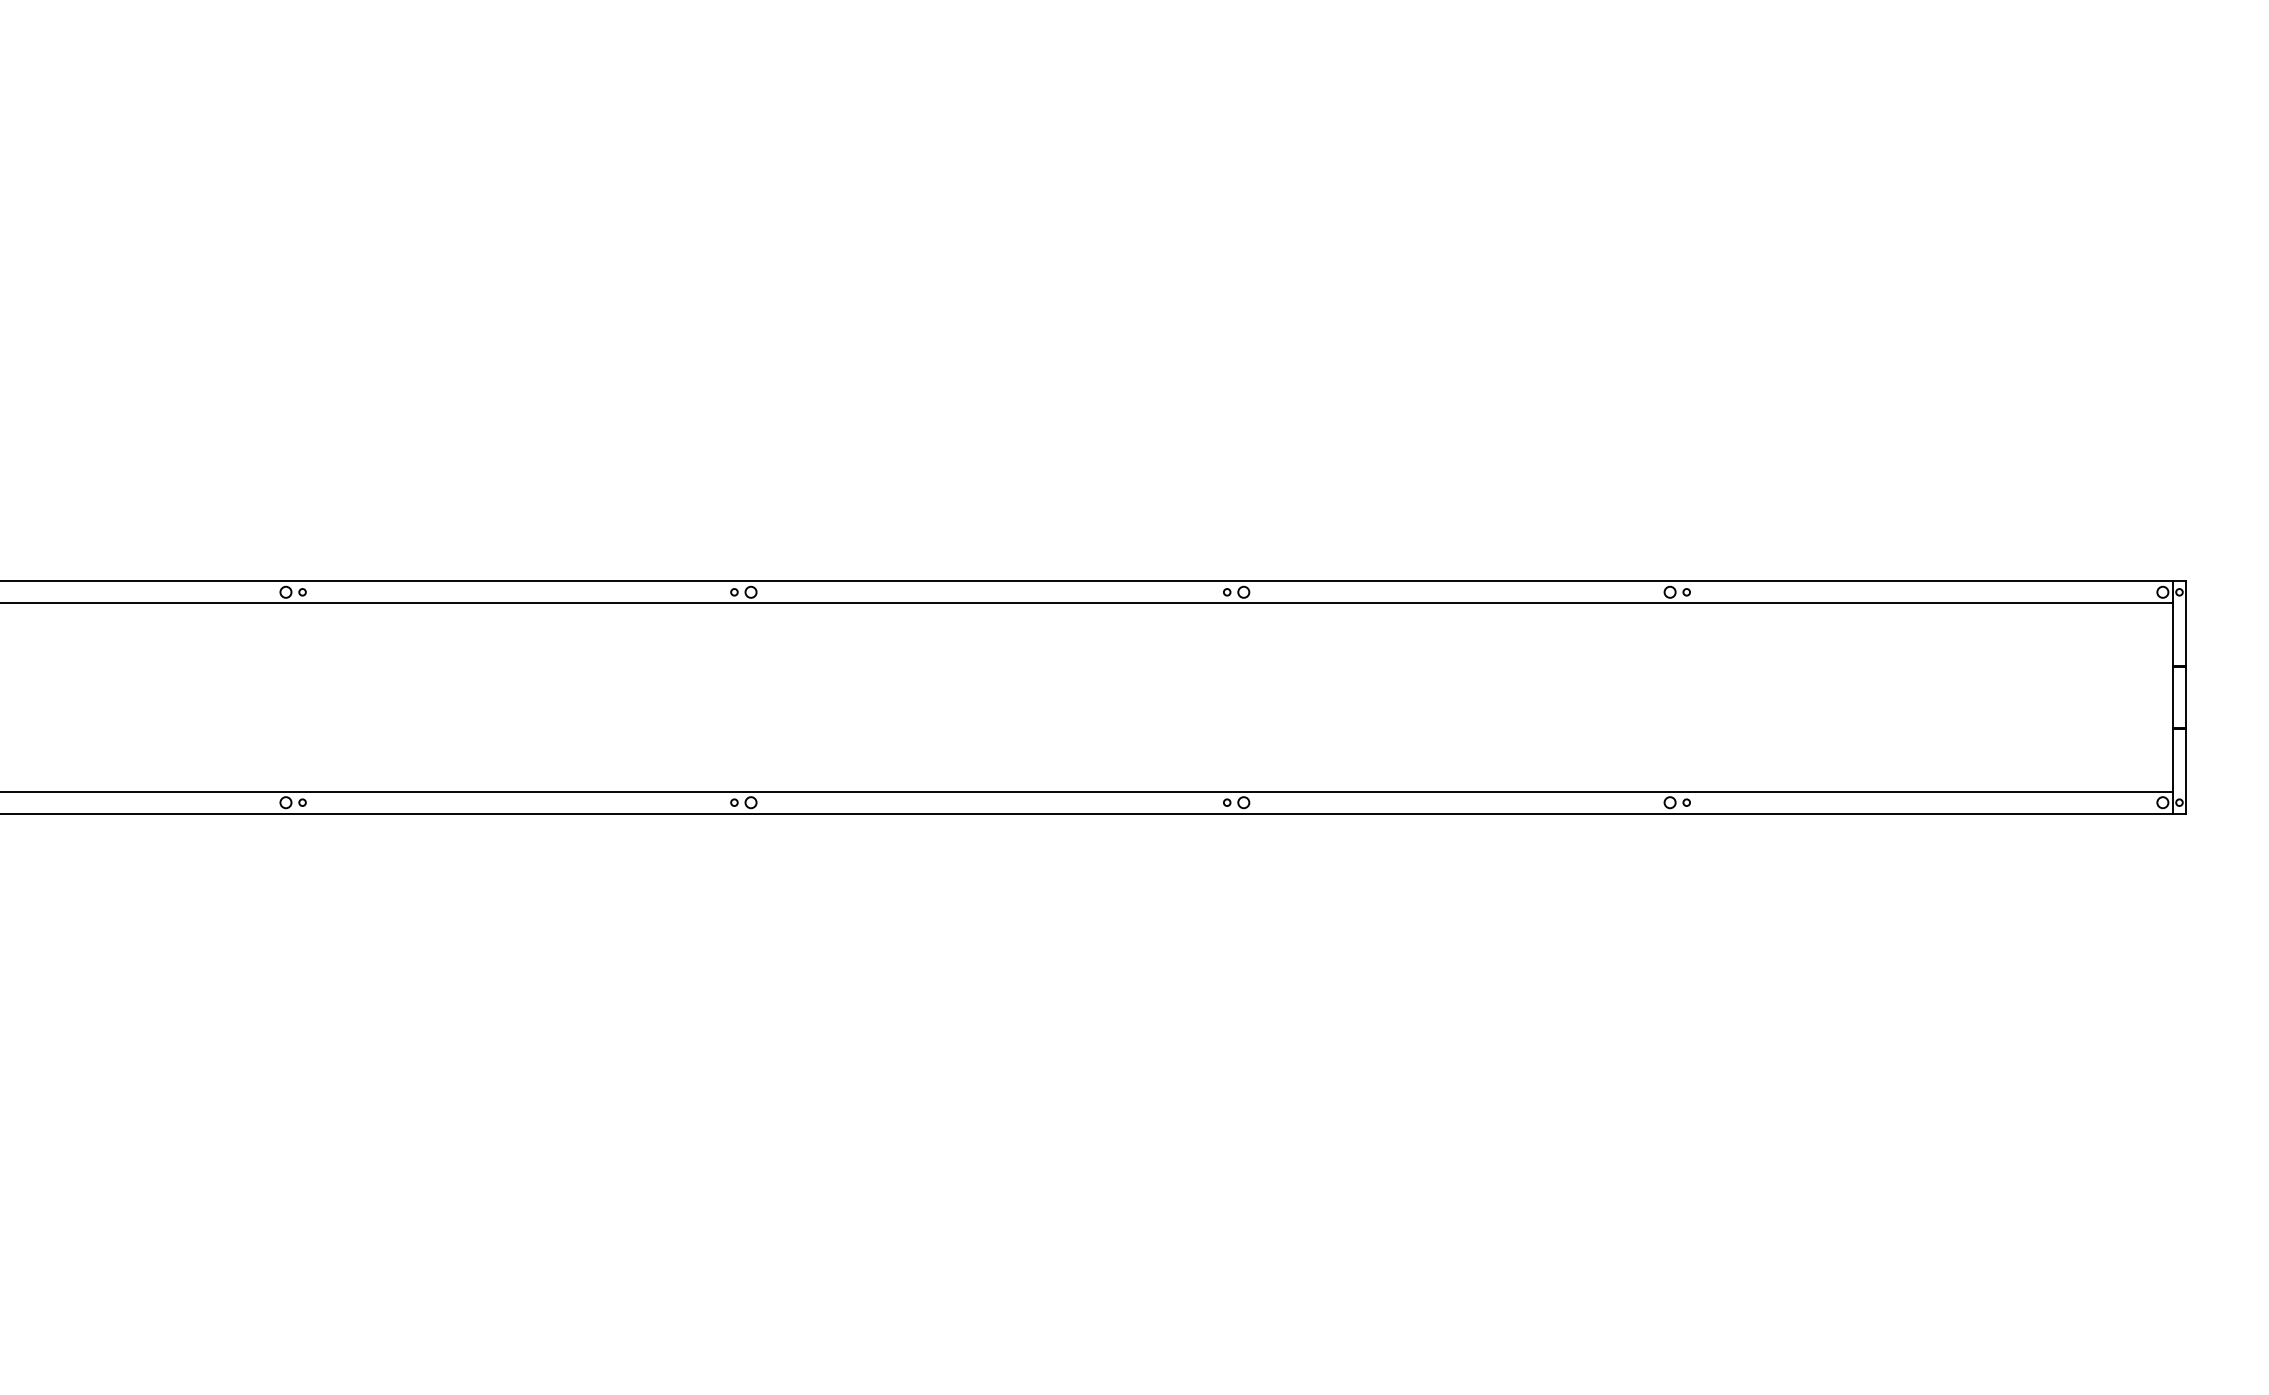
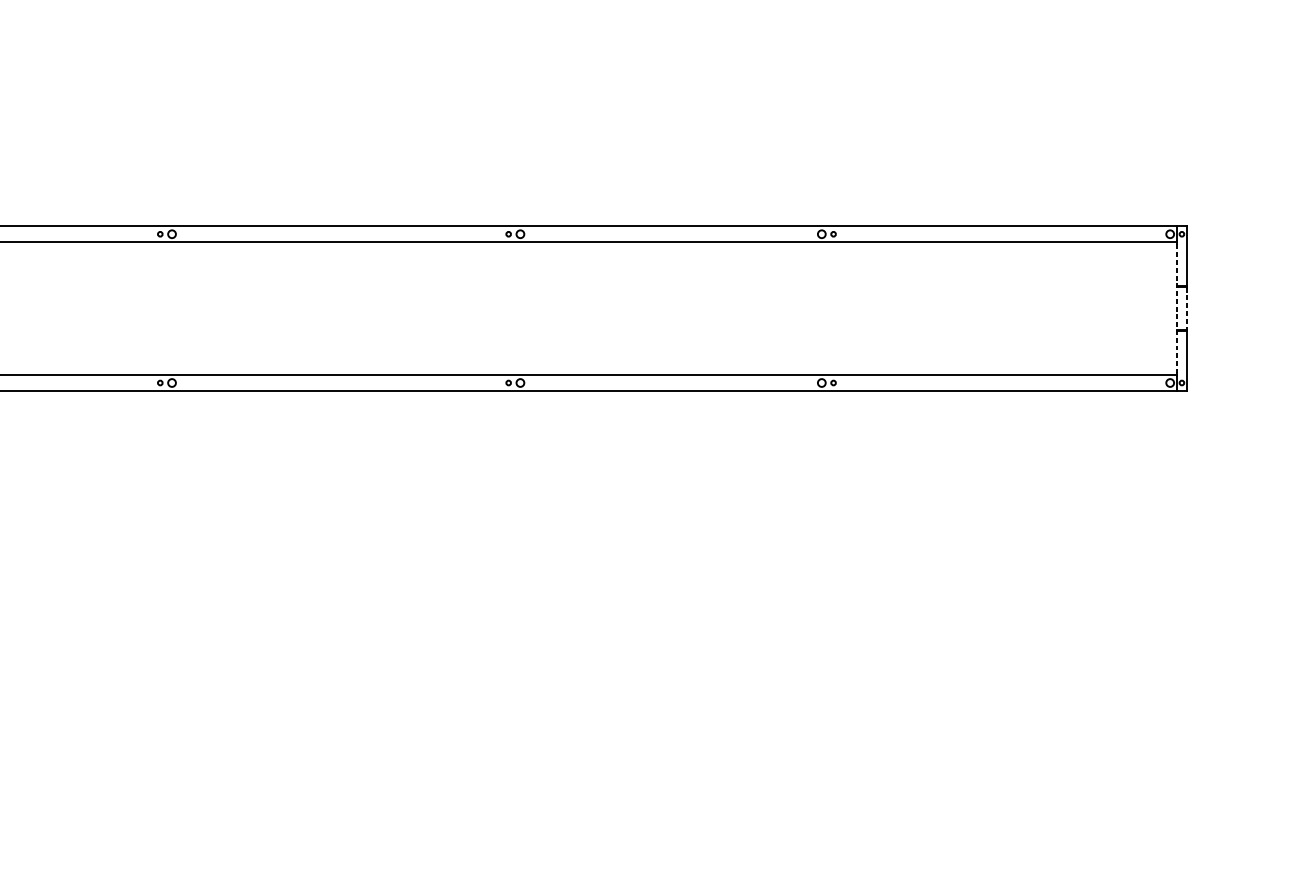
line: (2172, 697) -> (1177, 308), solid -> dashed
line: (2186, 697) -> (1186, 308), solid -> dashed

